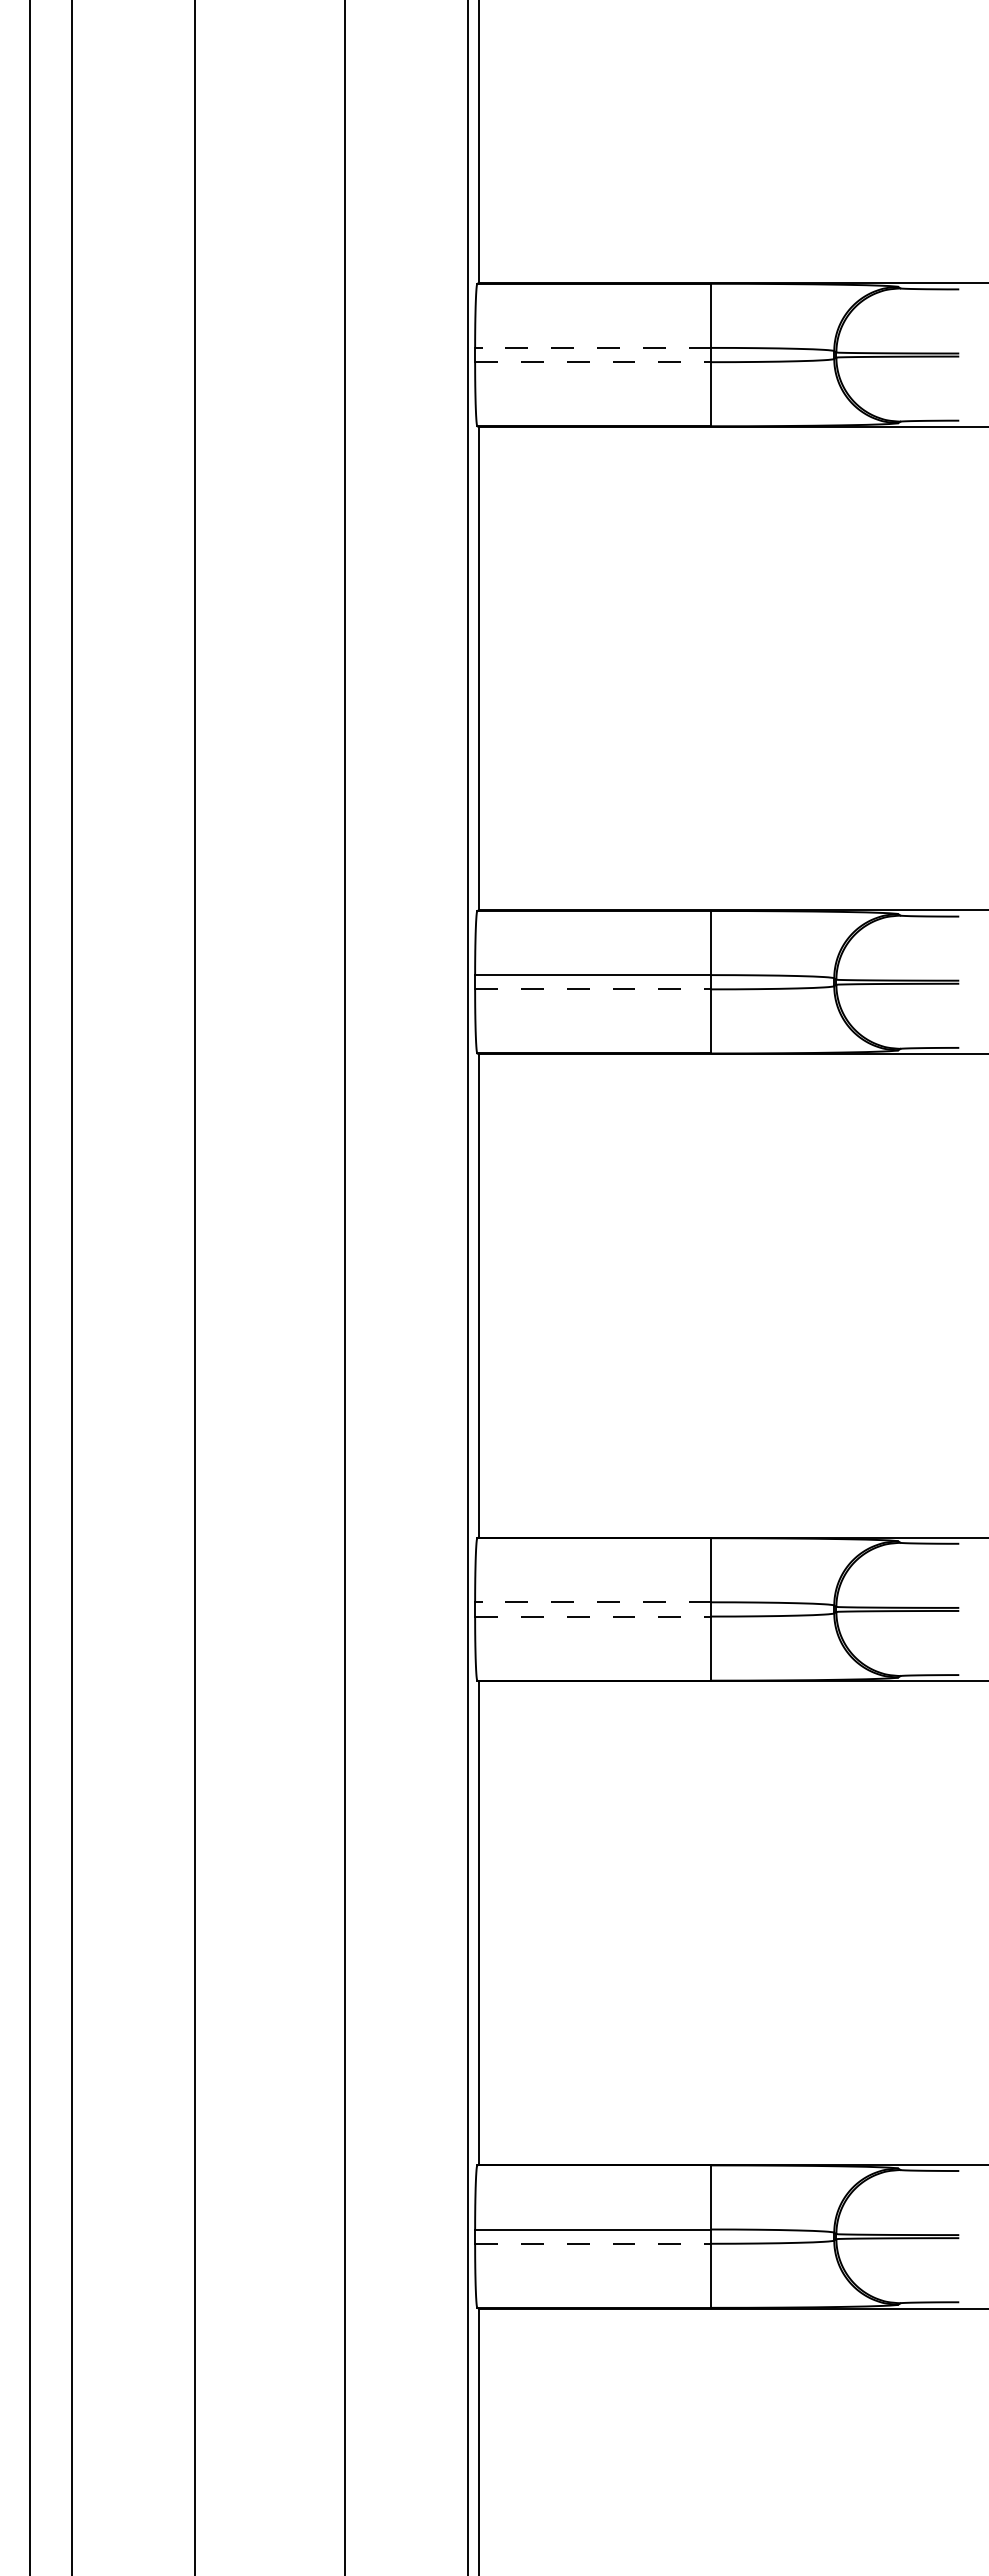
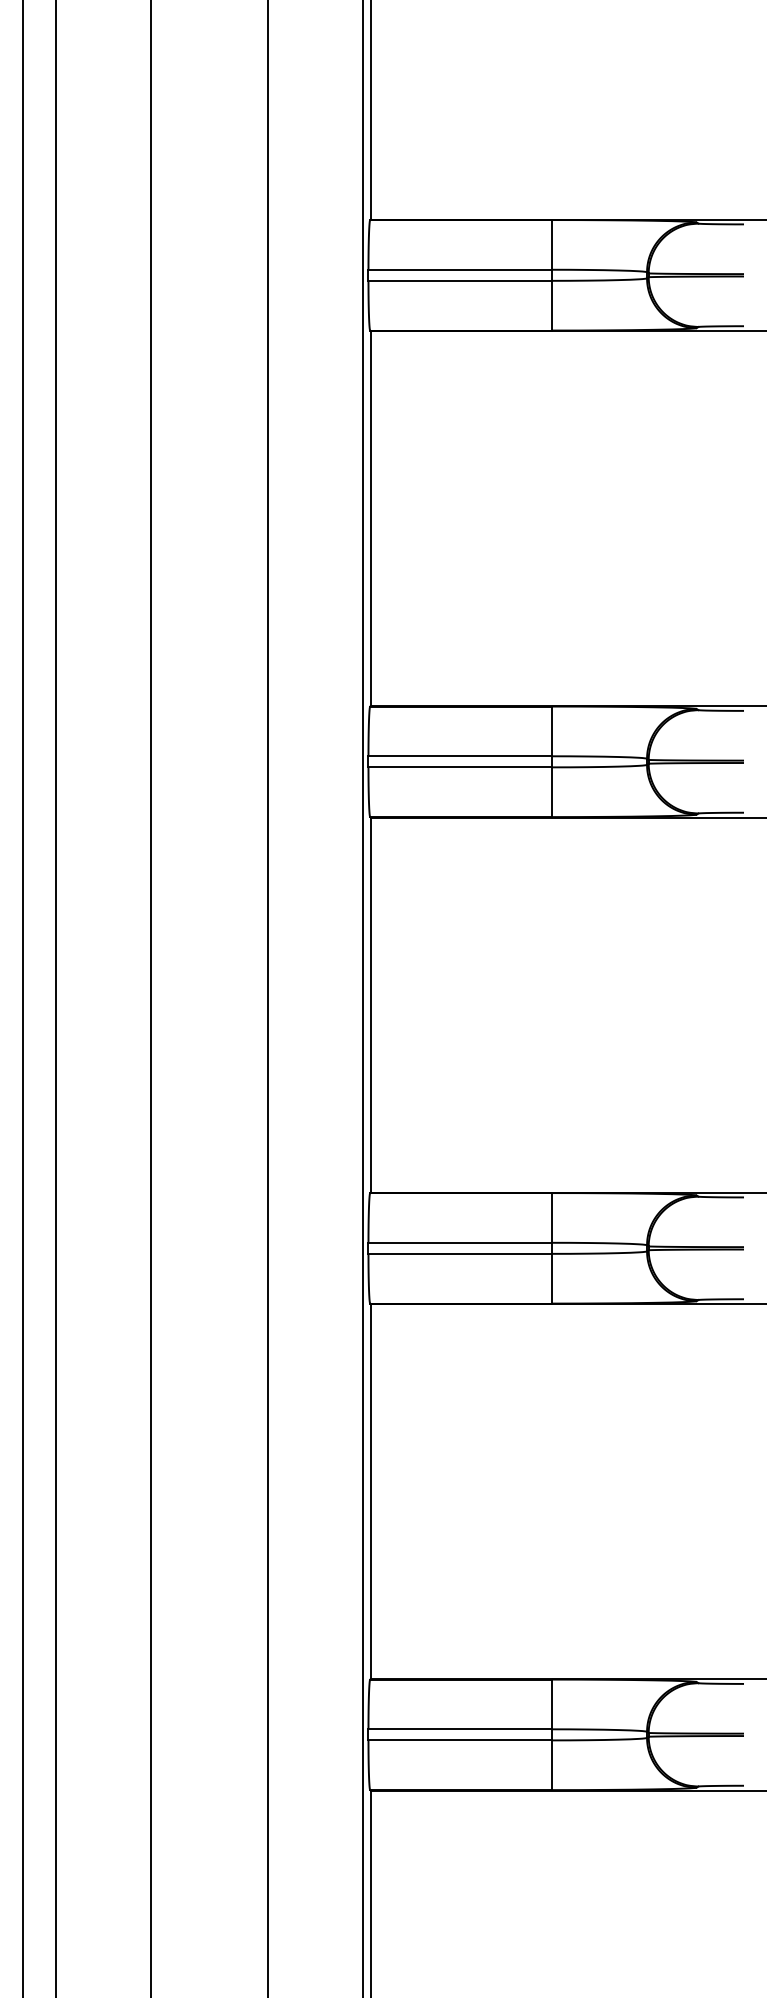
line: (592, 347) -> (459, 269), dashed -> solid
line: (593, 362) -> (460, 281), dashed -> solid
line: (593, 989) -> (460, 767), dashed -> solid
line: (592, 1602) -> (459, 1242), dashed -> solid
line: (593, 1616) -> (460, 1253), dashed -> solid
line: (593, 2243) -> (460, 1740), dashed -> solid

